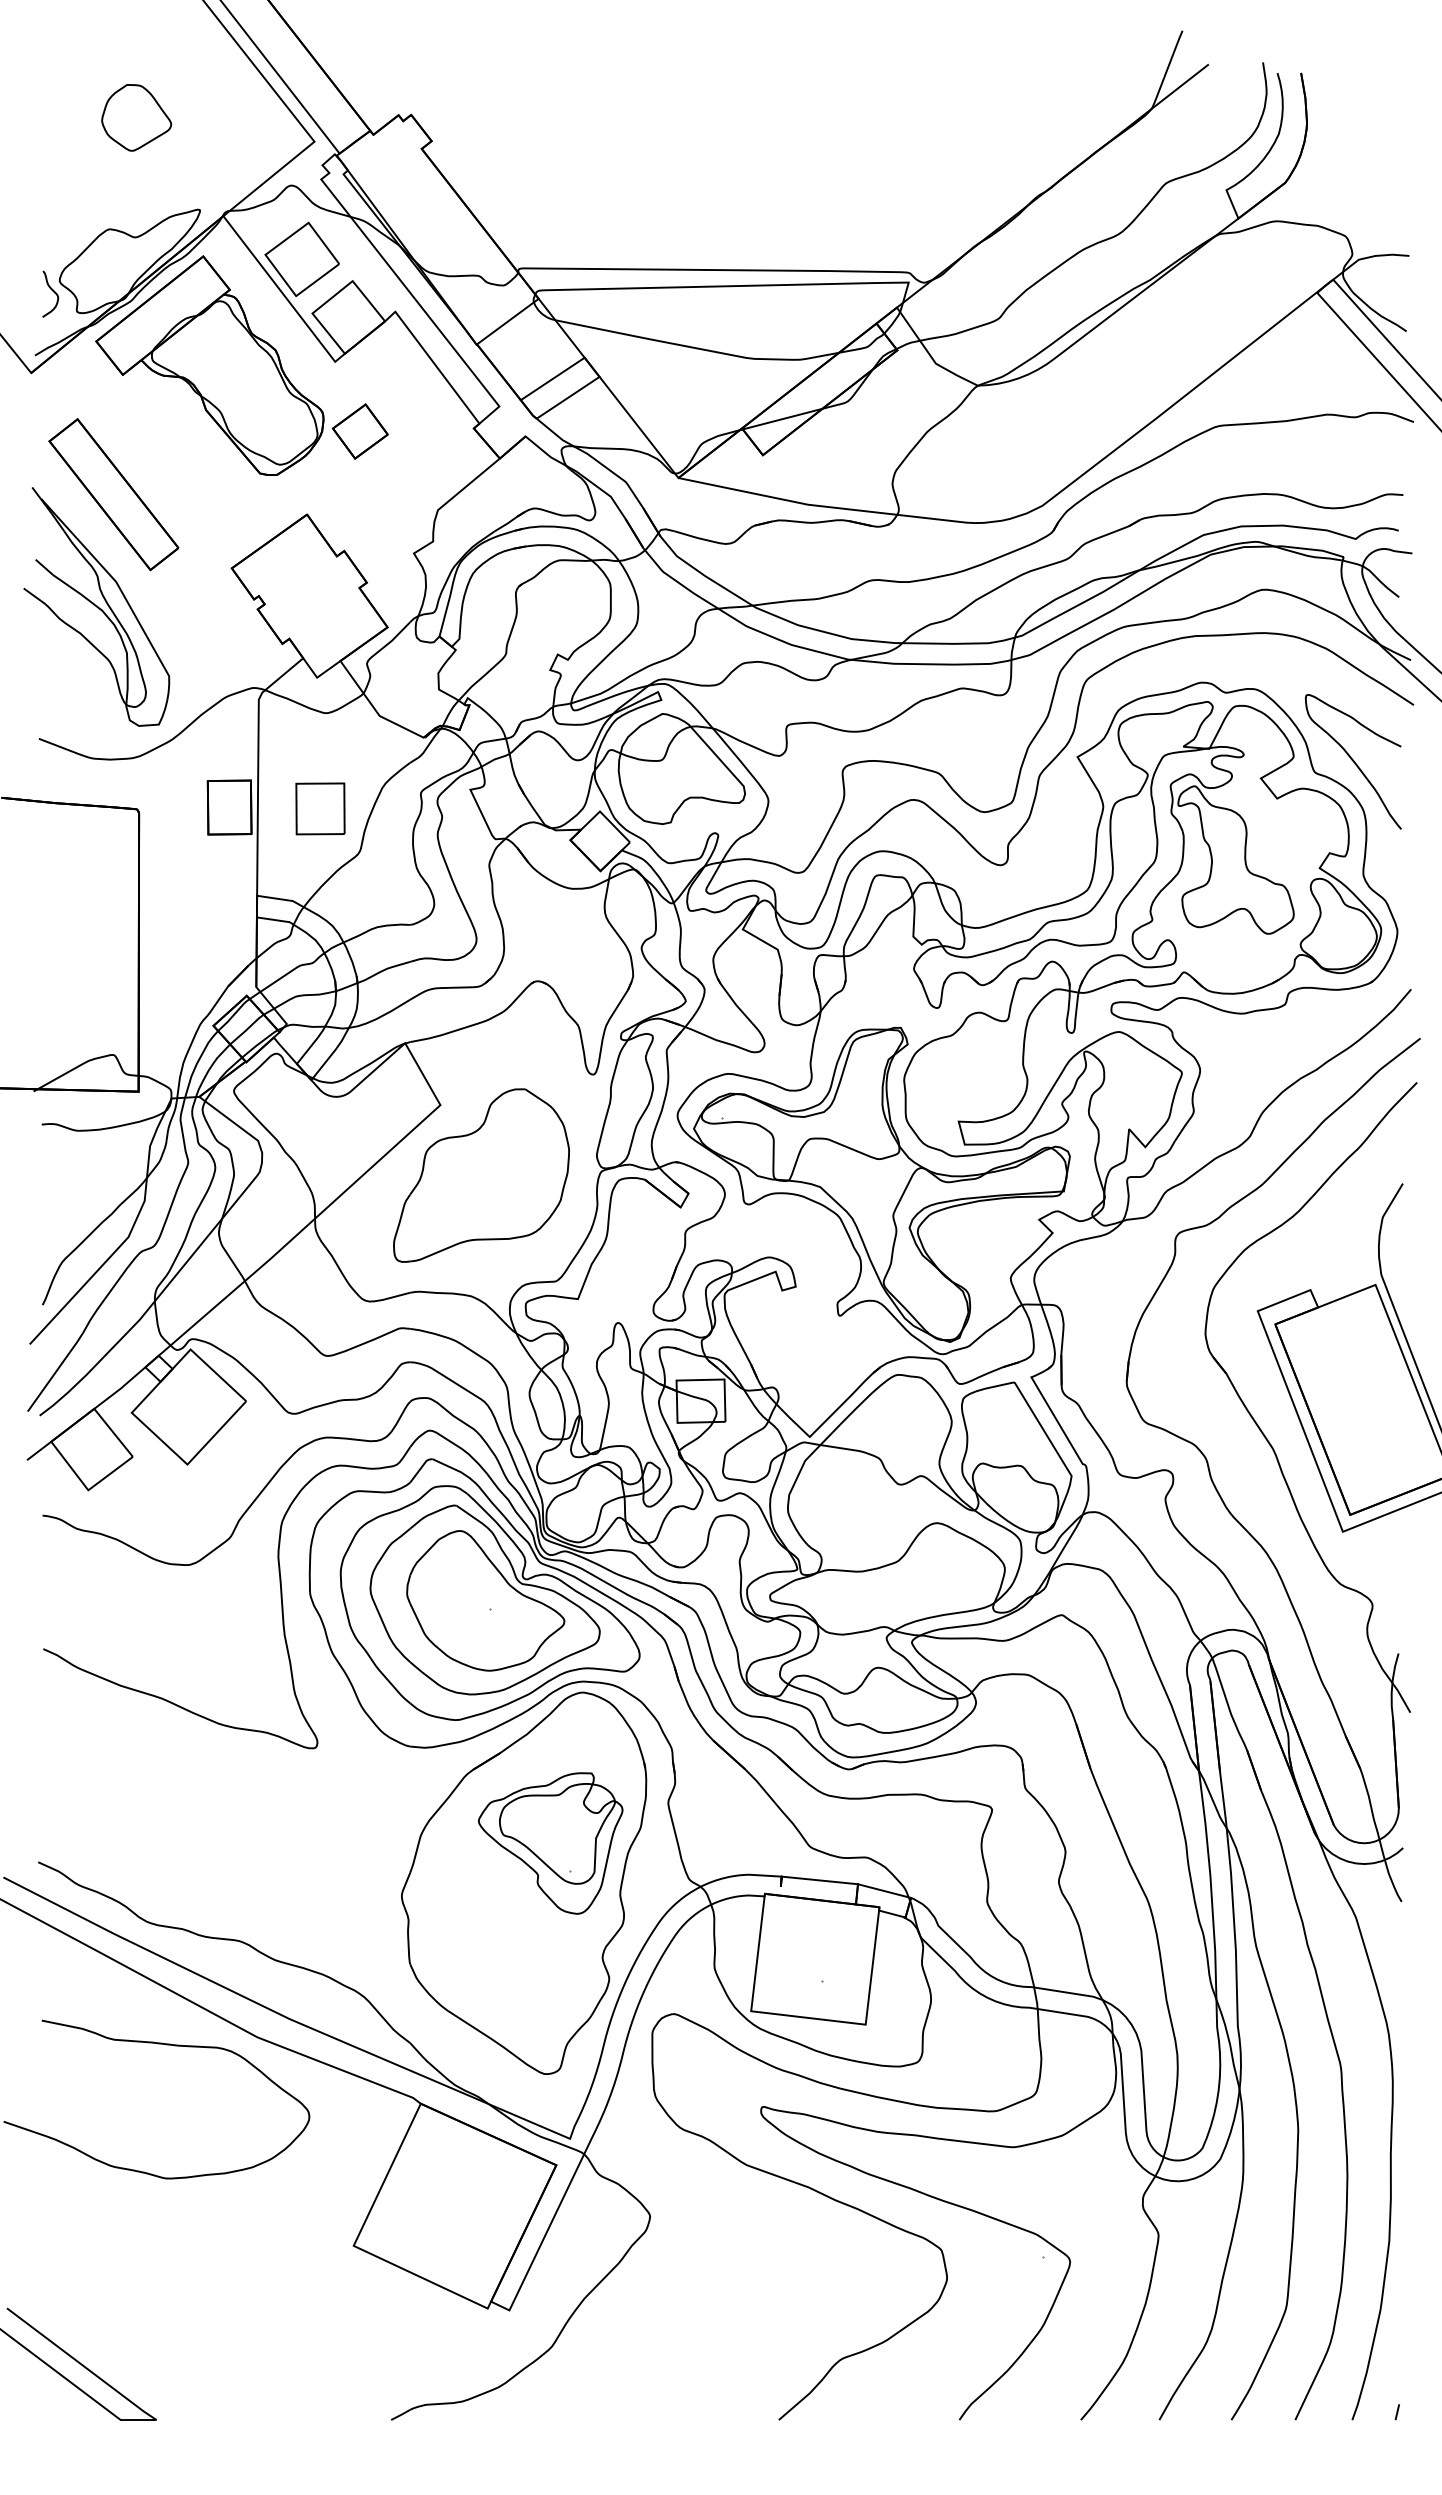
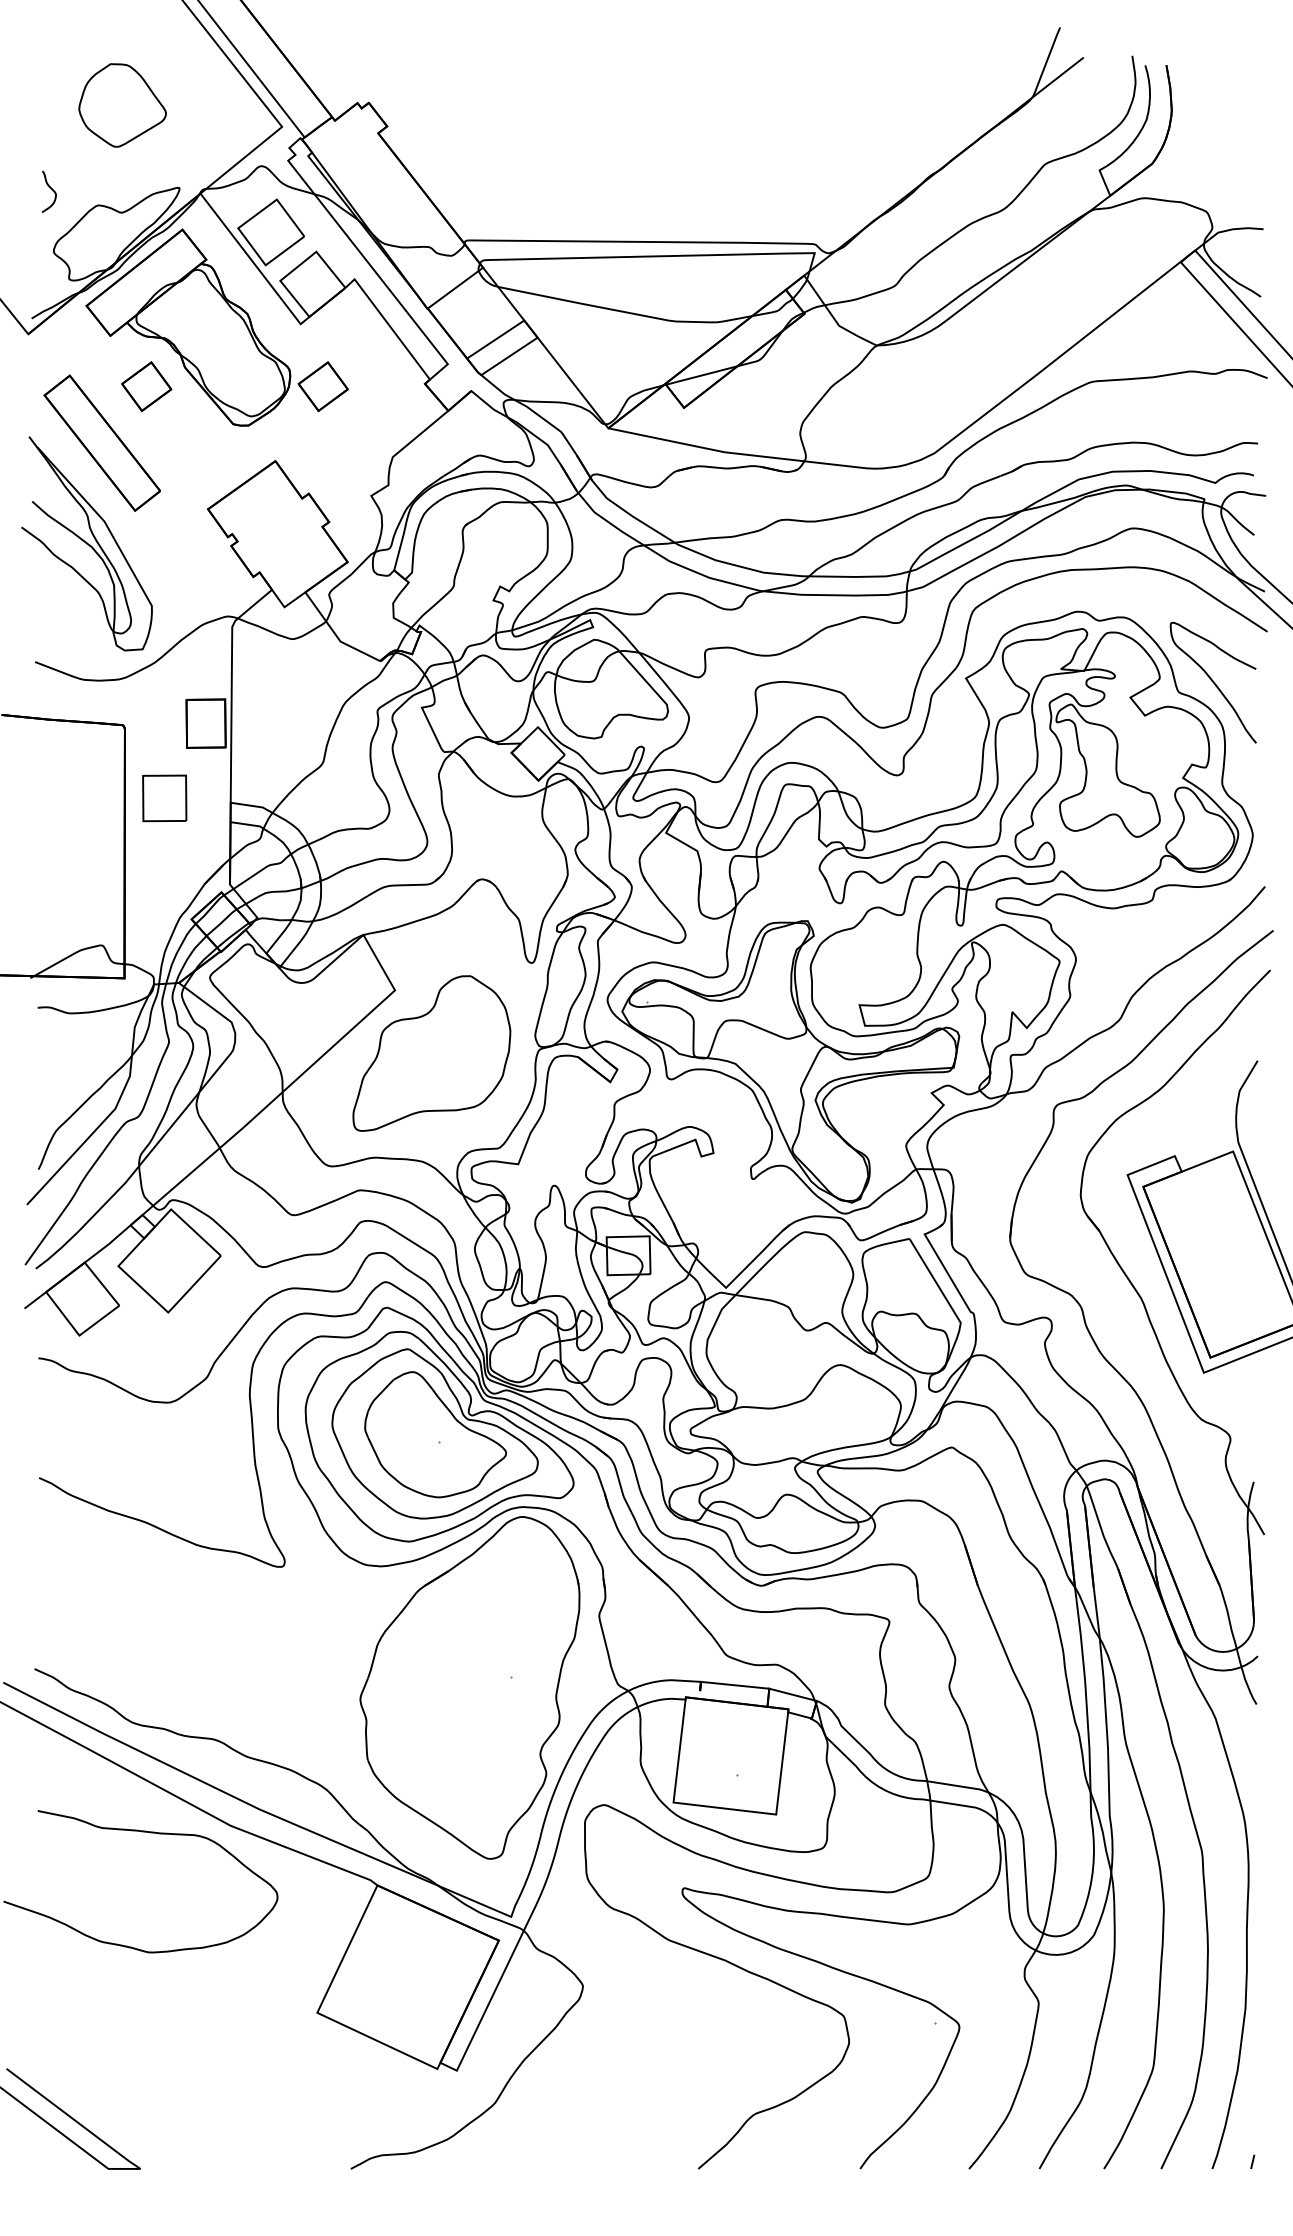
part: (136, 117) -> (122, 105), size x1.4
curve: (52, 291) -> (50, 189), moved
part: (162, 431) -> (145, 386), added
part: (320, 808) -> (164, 798), moved
part: (550, 1843) -> (493, 1652), removed

